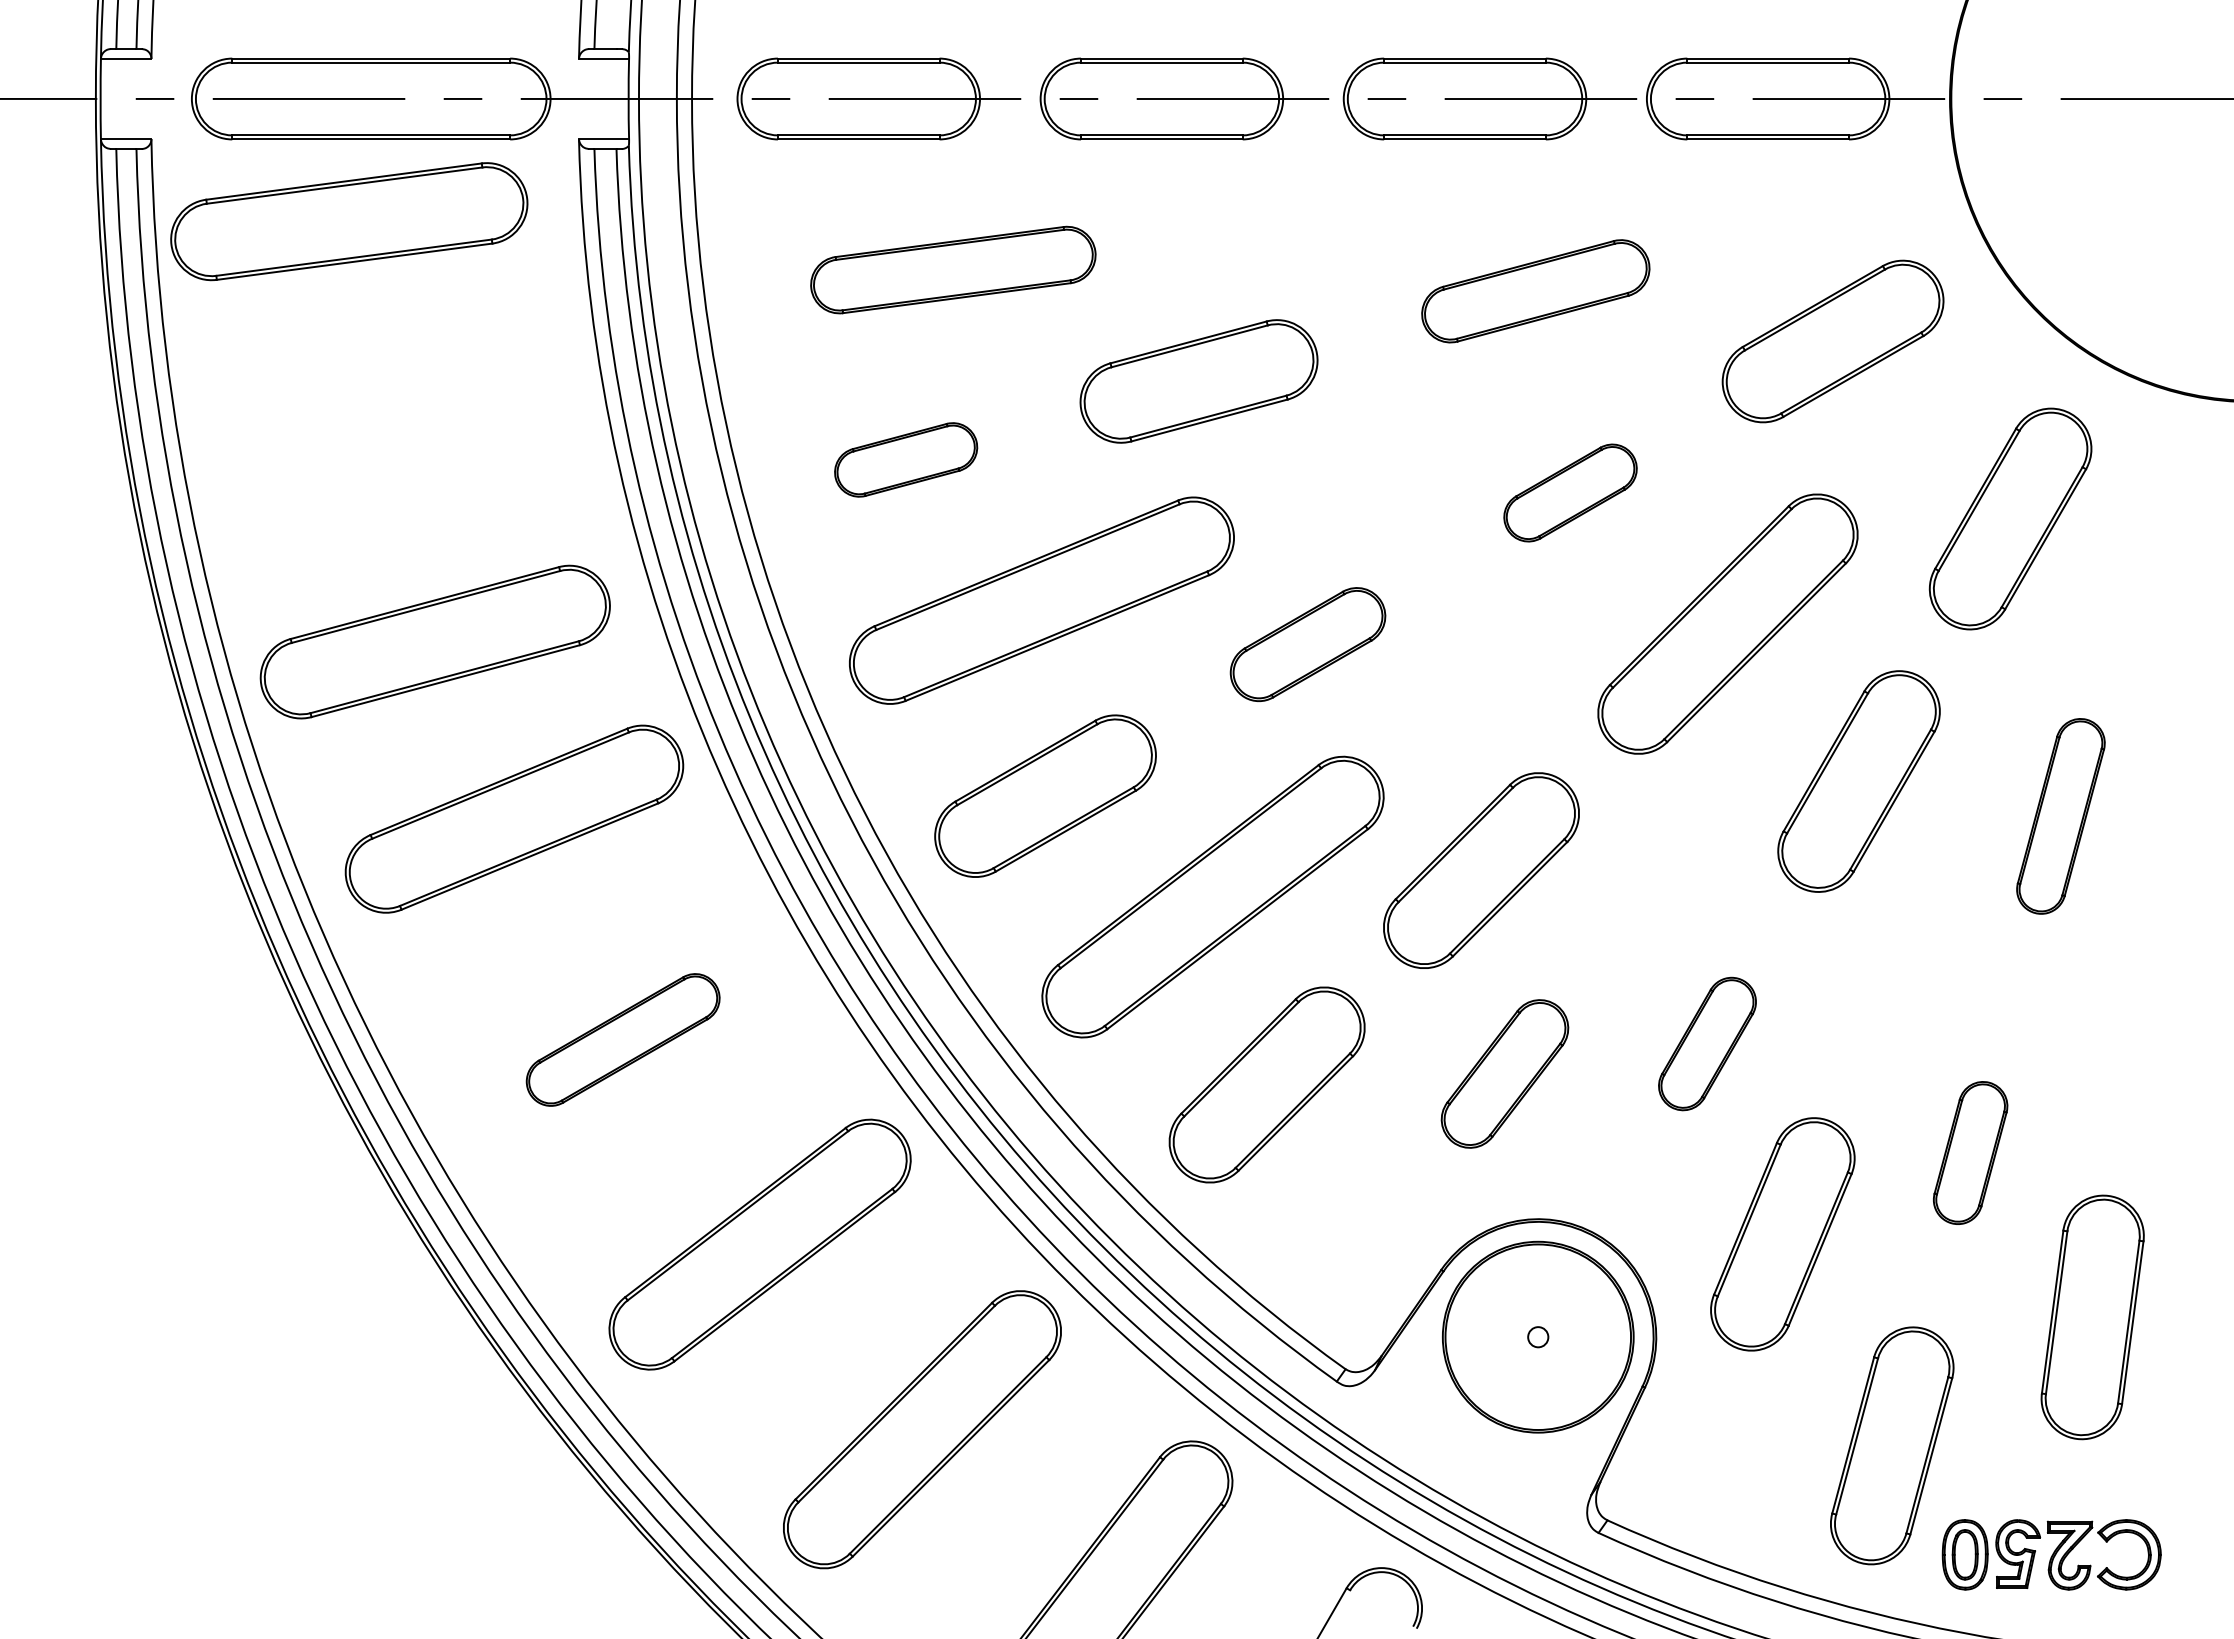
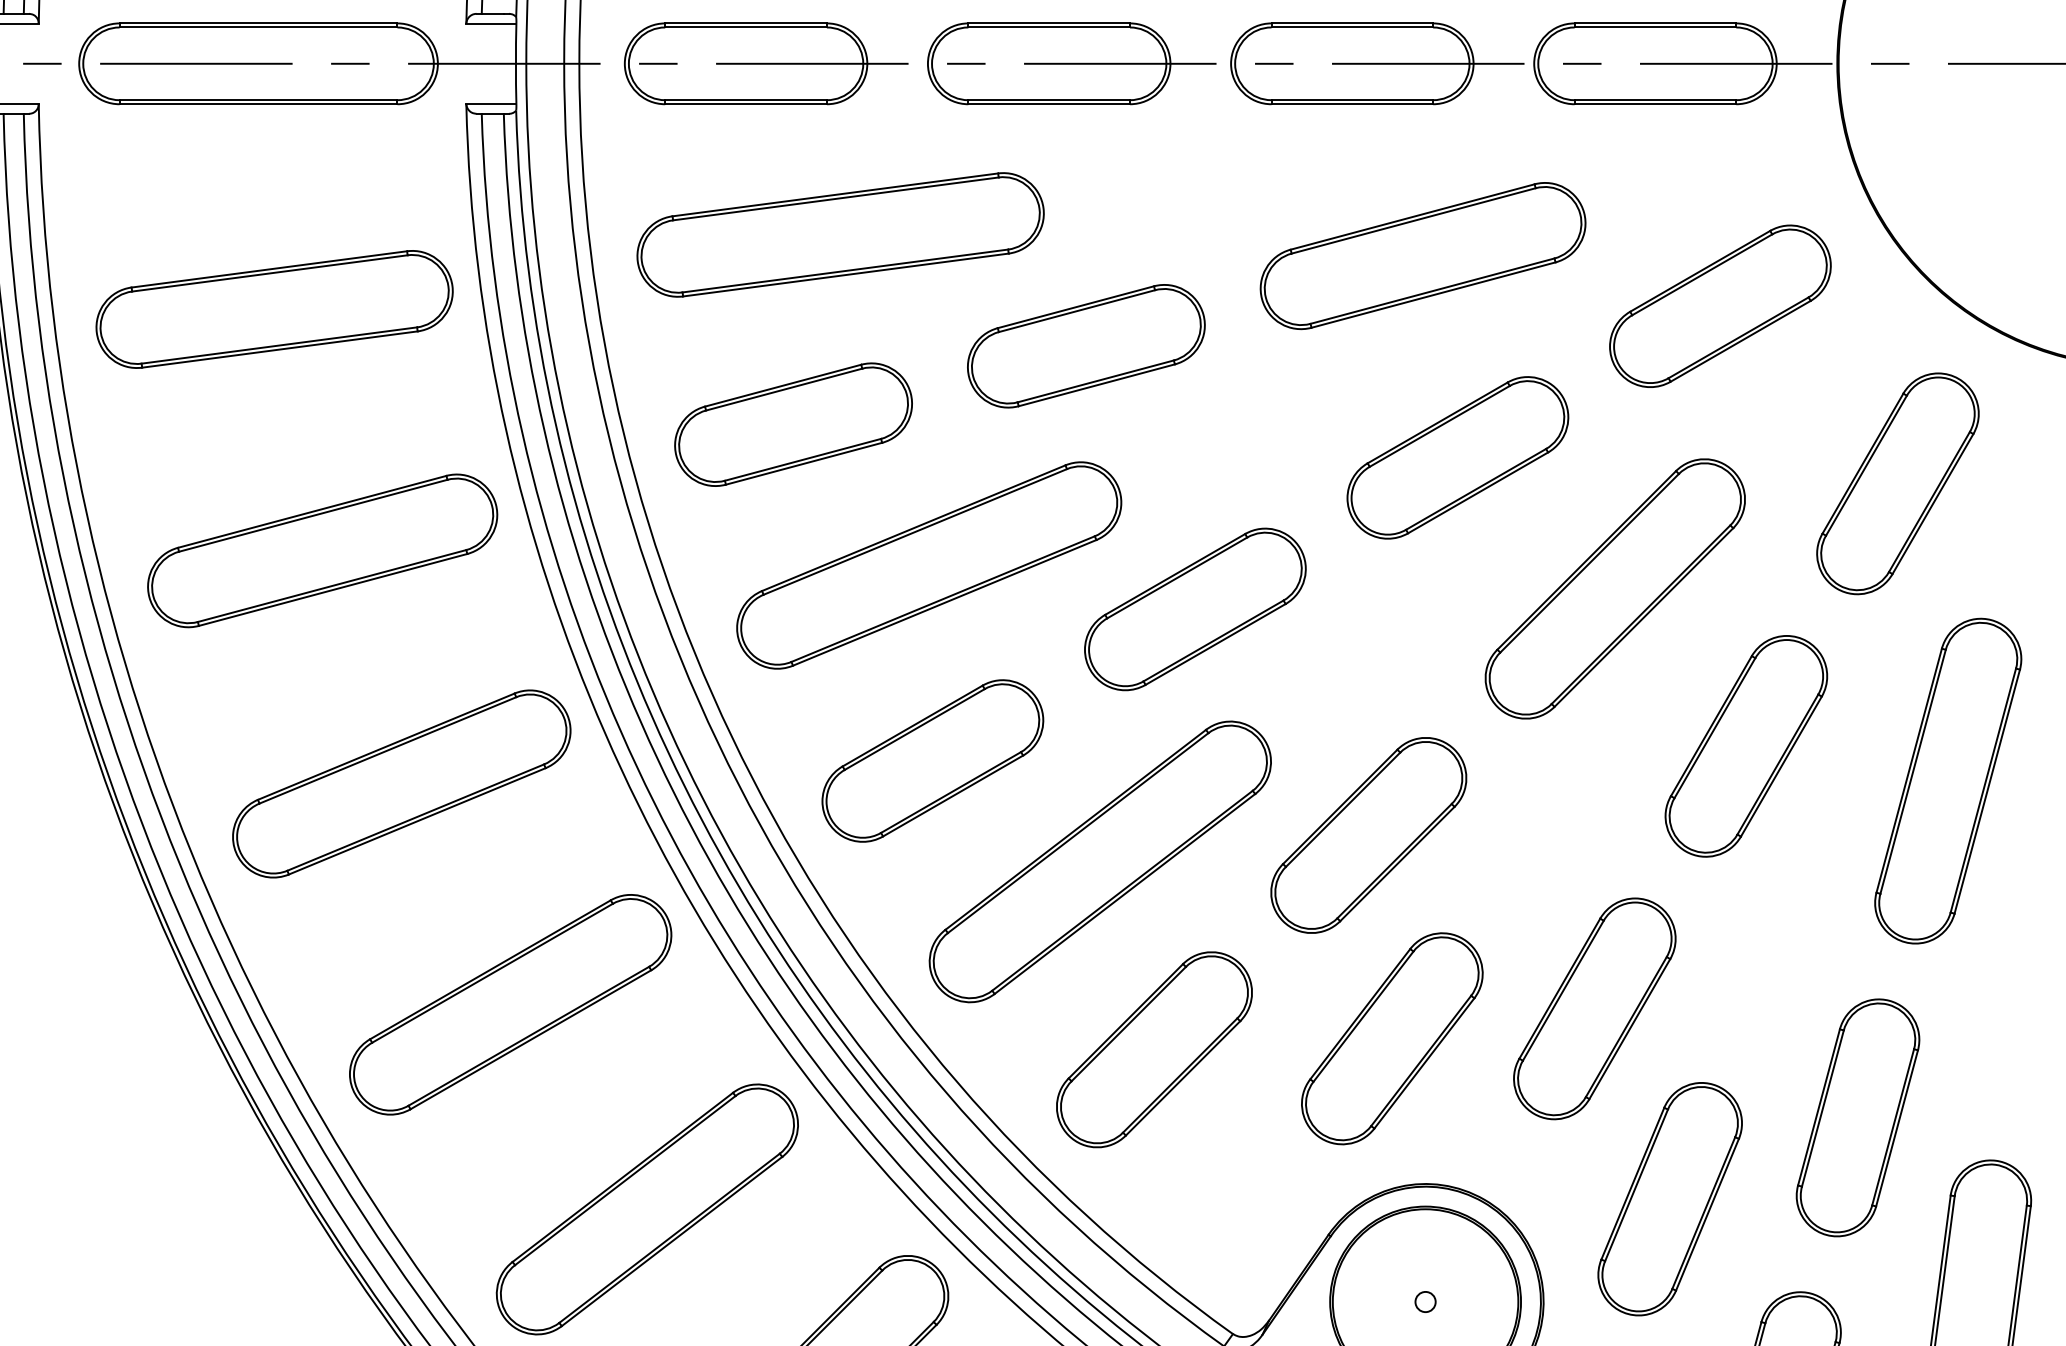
part: (349, 221) -> (274, 309), moved
part: (953, 269) -> (840, 234), size x1.43
part: (1535, 291) -> (1422, 256), size x1.43
part: (905, 459) -> (792, 424), size x1.67
part: (1570, 492) -> (1457, 457), size x1.67
part: (434, 641) -> (321, 550), moved
part: (1307, 644) -> (1194, 609), size x1.43
part: (2060, 816) -> (1947, 781), size x1.67
part: (622, 1039) -> (509, 1004), size x1.67
part: (1707, 1043) -> (1594, 1008), size x1.67
part: (1504, 1073) -> (1391, 1038), size x1.43
part: (1970, 1152) -> (1857, 1117), size x1.67

